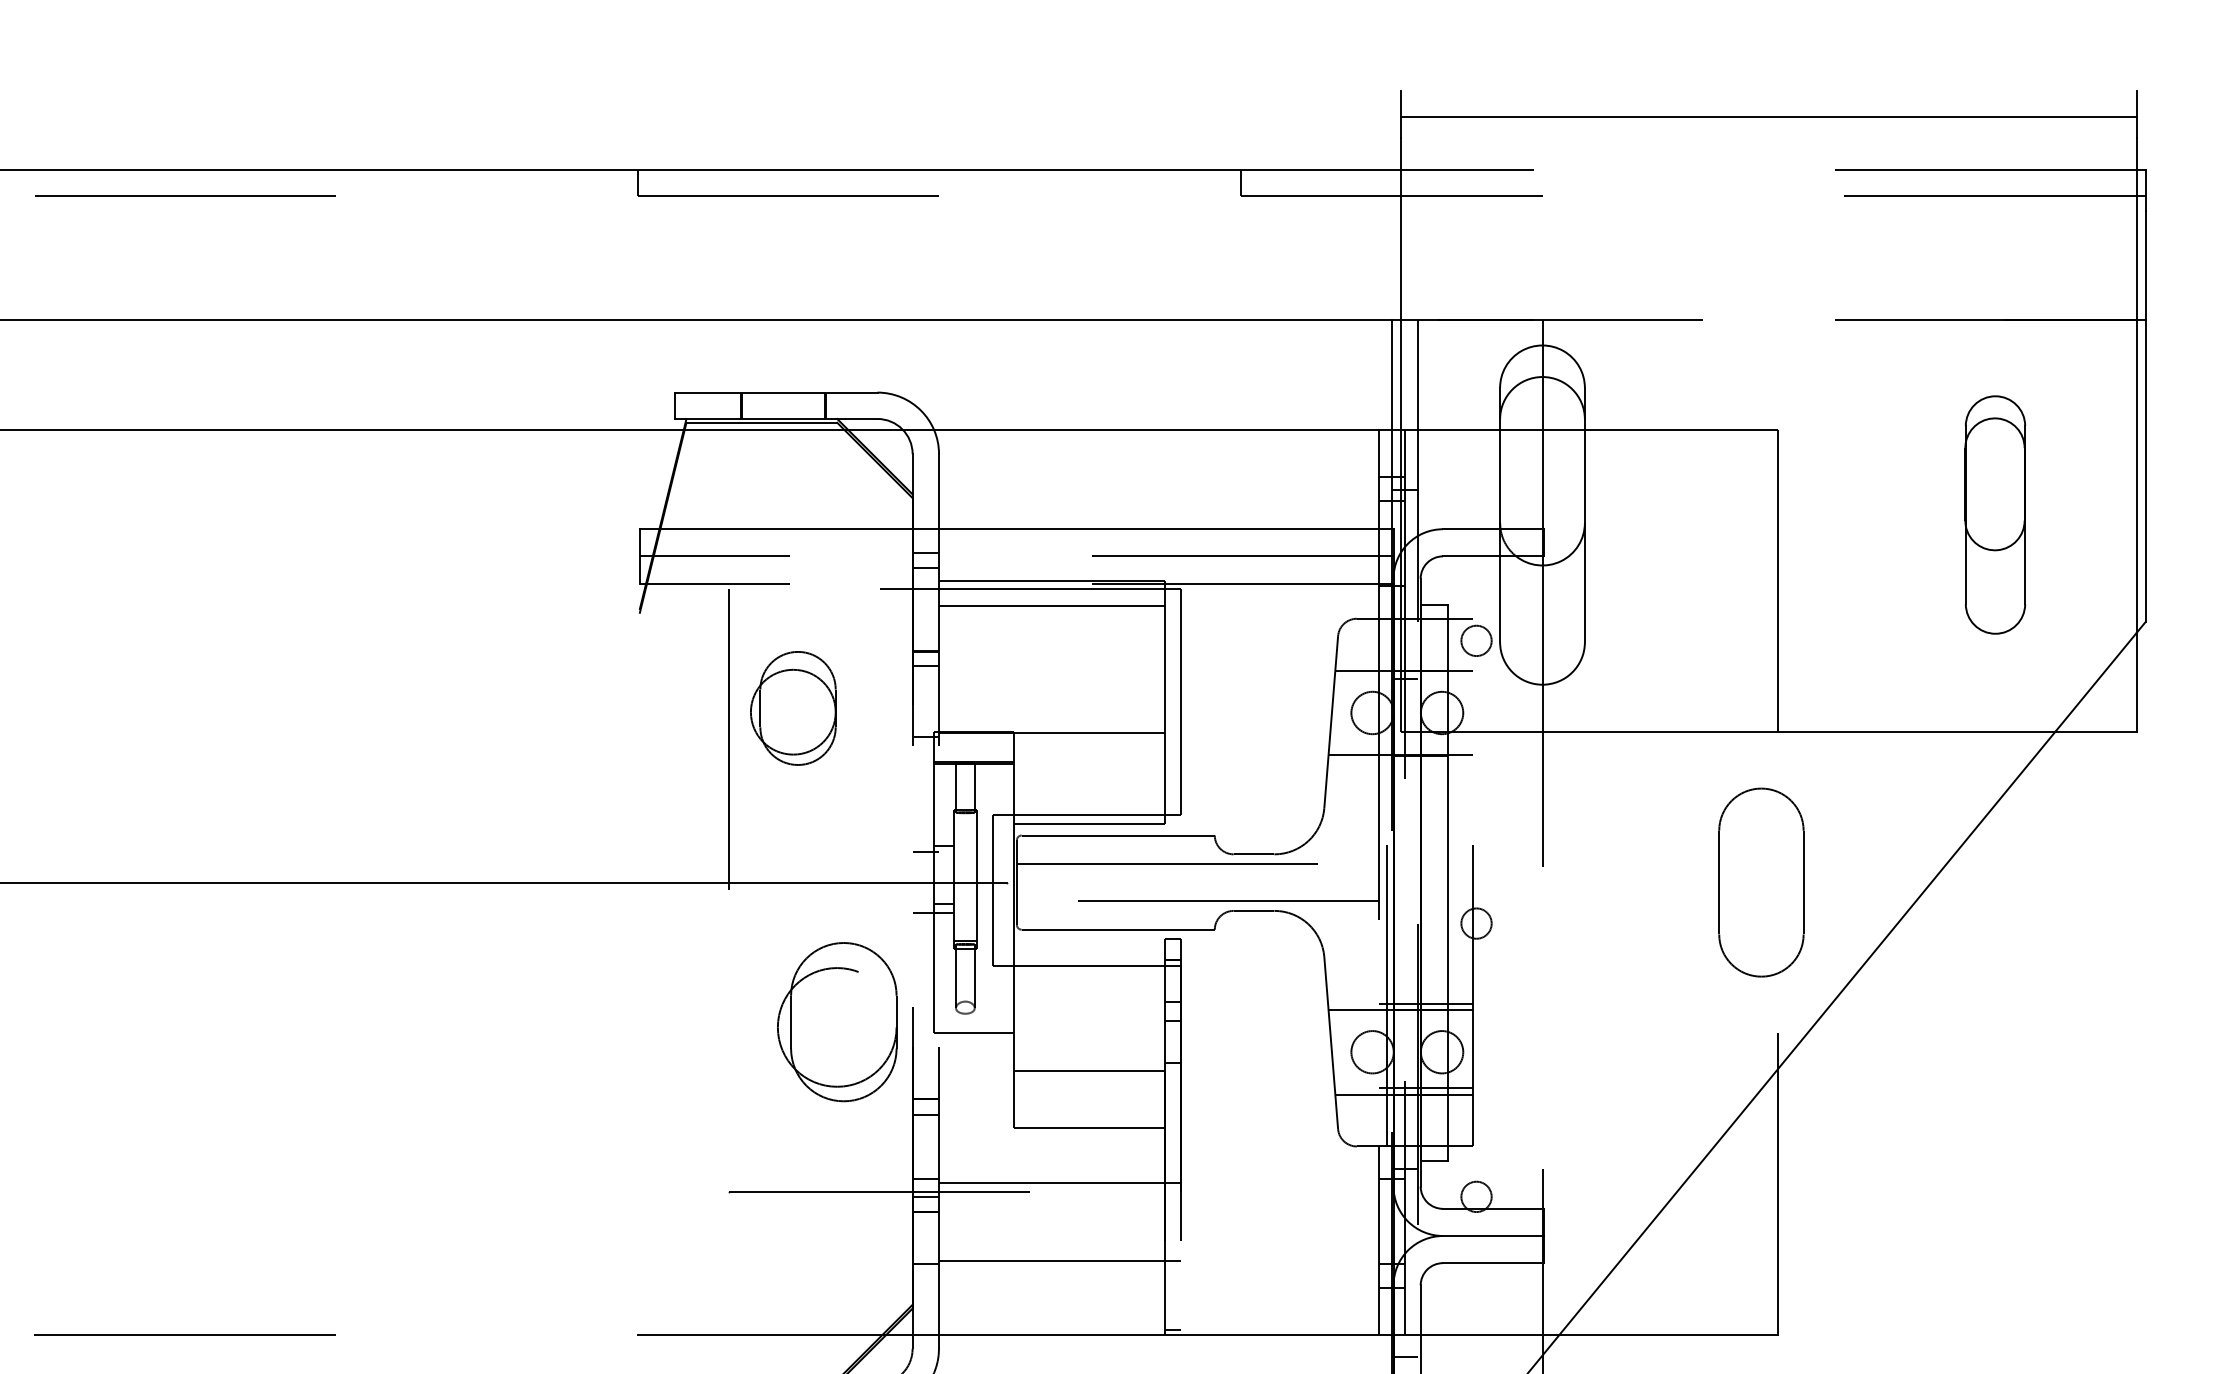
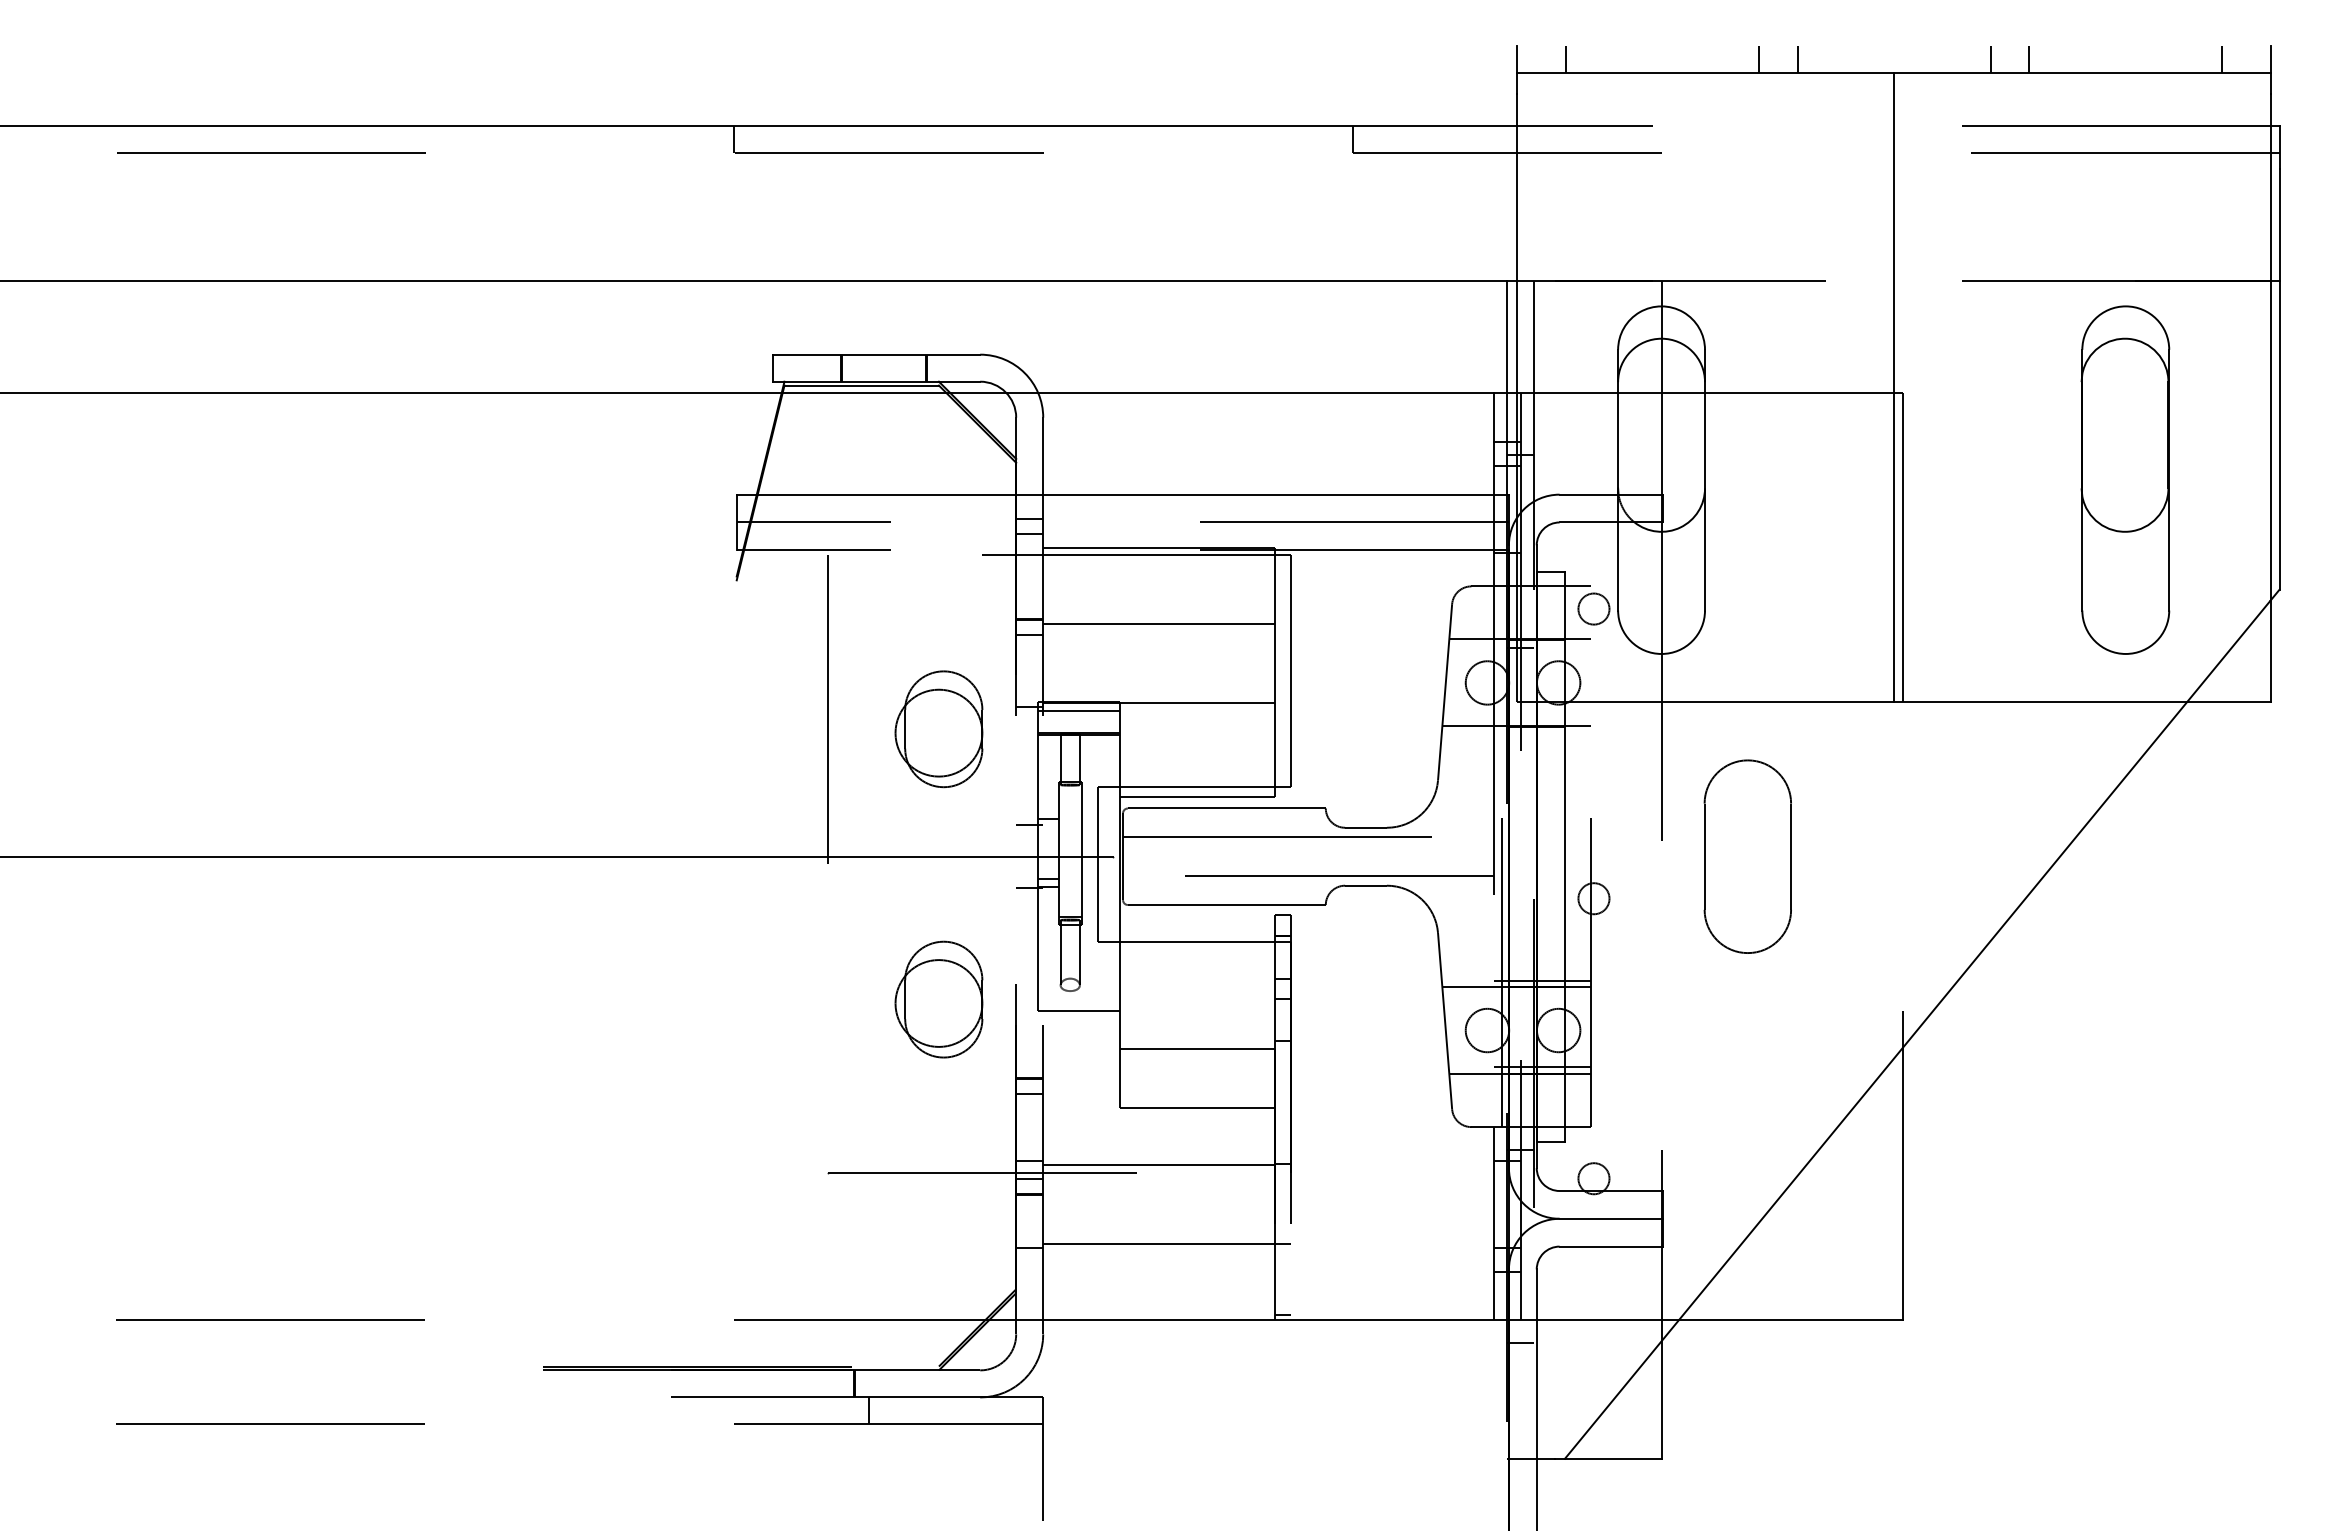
line: (1448, 103) -> (1565, 58), added
line: (1637, 103) -> (1758, 58), added
line: (1675, 103) -> (1797, 58), added
line: (1863, 103) -> (1990, 58), added
line: (1901, 103) -> (2029, 58), added
line: (2089, 103) -> (2222, 58), added
line: (1768, 424) -> (1893, 387), added
part: (1995, 514) -> (2125, 479), size x1.43
line: (1051, 605) -> (1158, 623), moved
part: (792, 708) -> (938, 729), moved
line: (974, 739) -> (1079, 710), added
part: (1761, 882) -> (1747, 856), moved
part: (836, 1021) -> (938, 999), size x0.71

